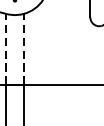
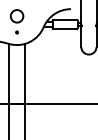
line: (6, 48) -> (9, 73), dashed -> solid
line: (23, 48) -> (24, 73), dashed -> solid

